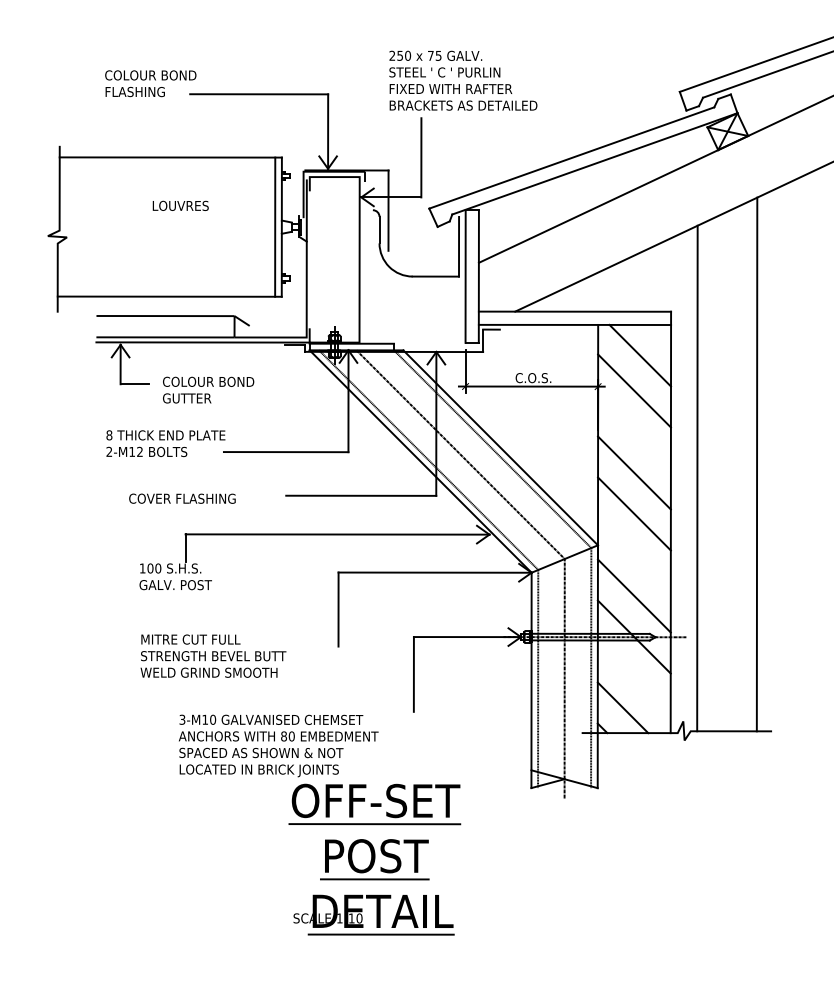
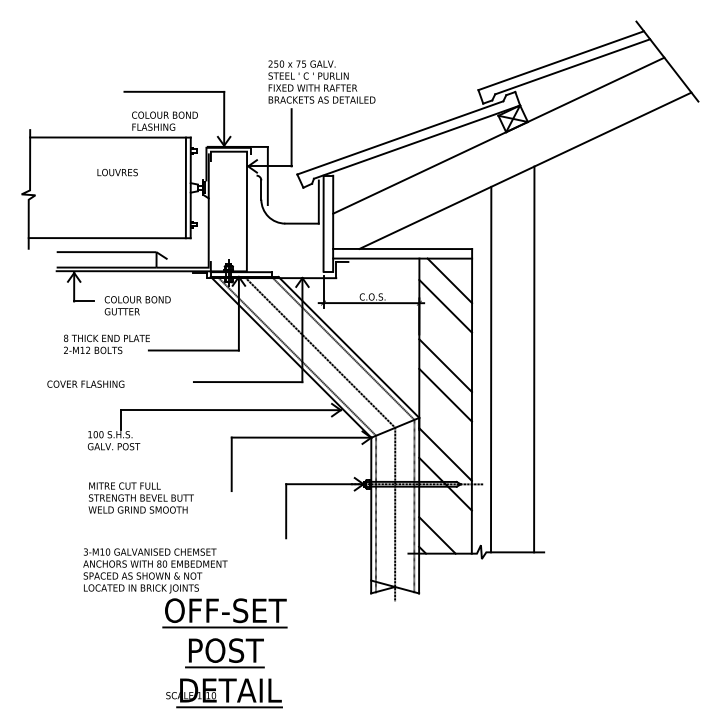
text: (150, 82) -> (164, 120), moved
text: (181, 497) -> (85, 383), moved
part: (320, 825) -> (185, 628), moved

